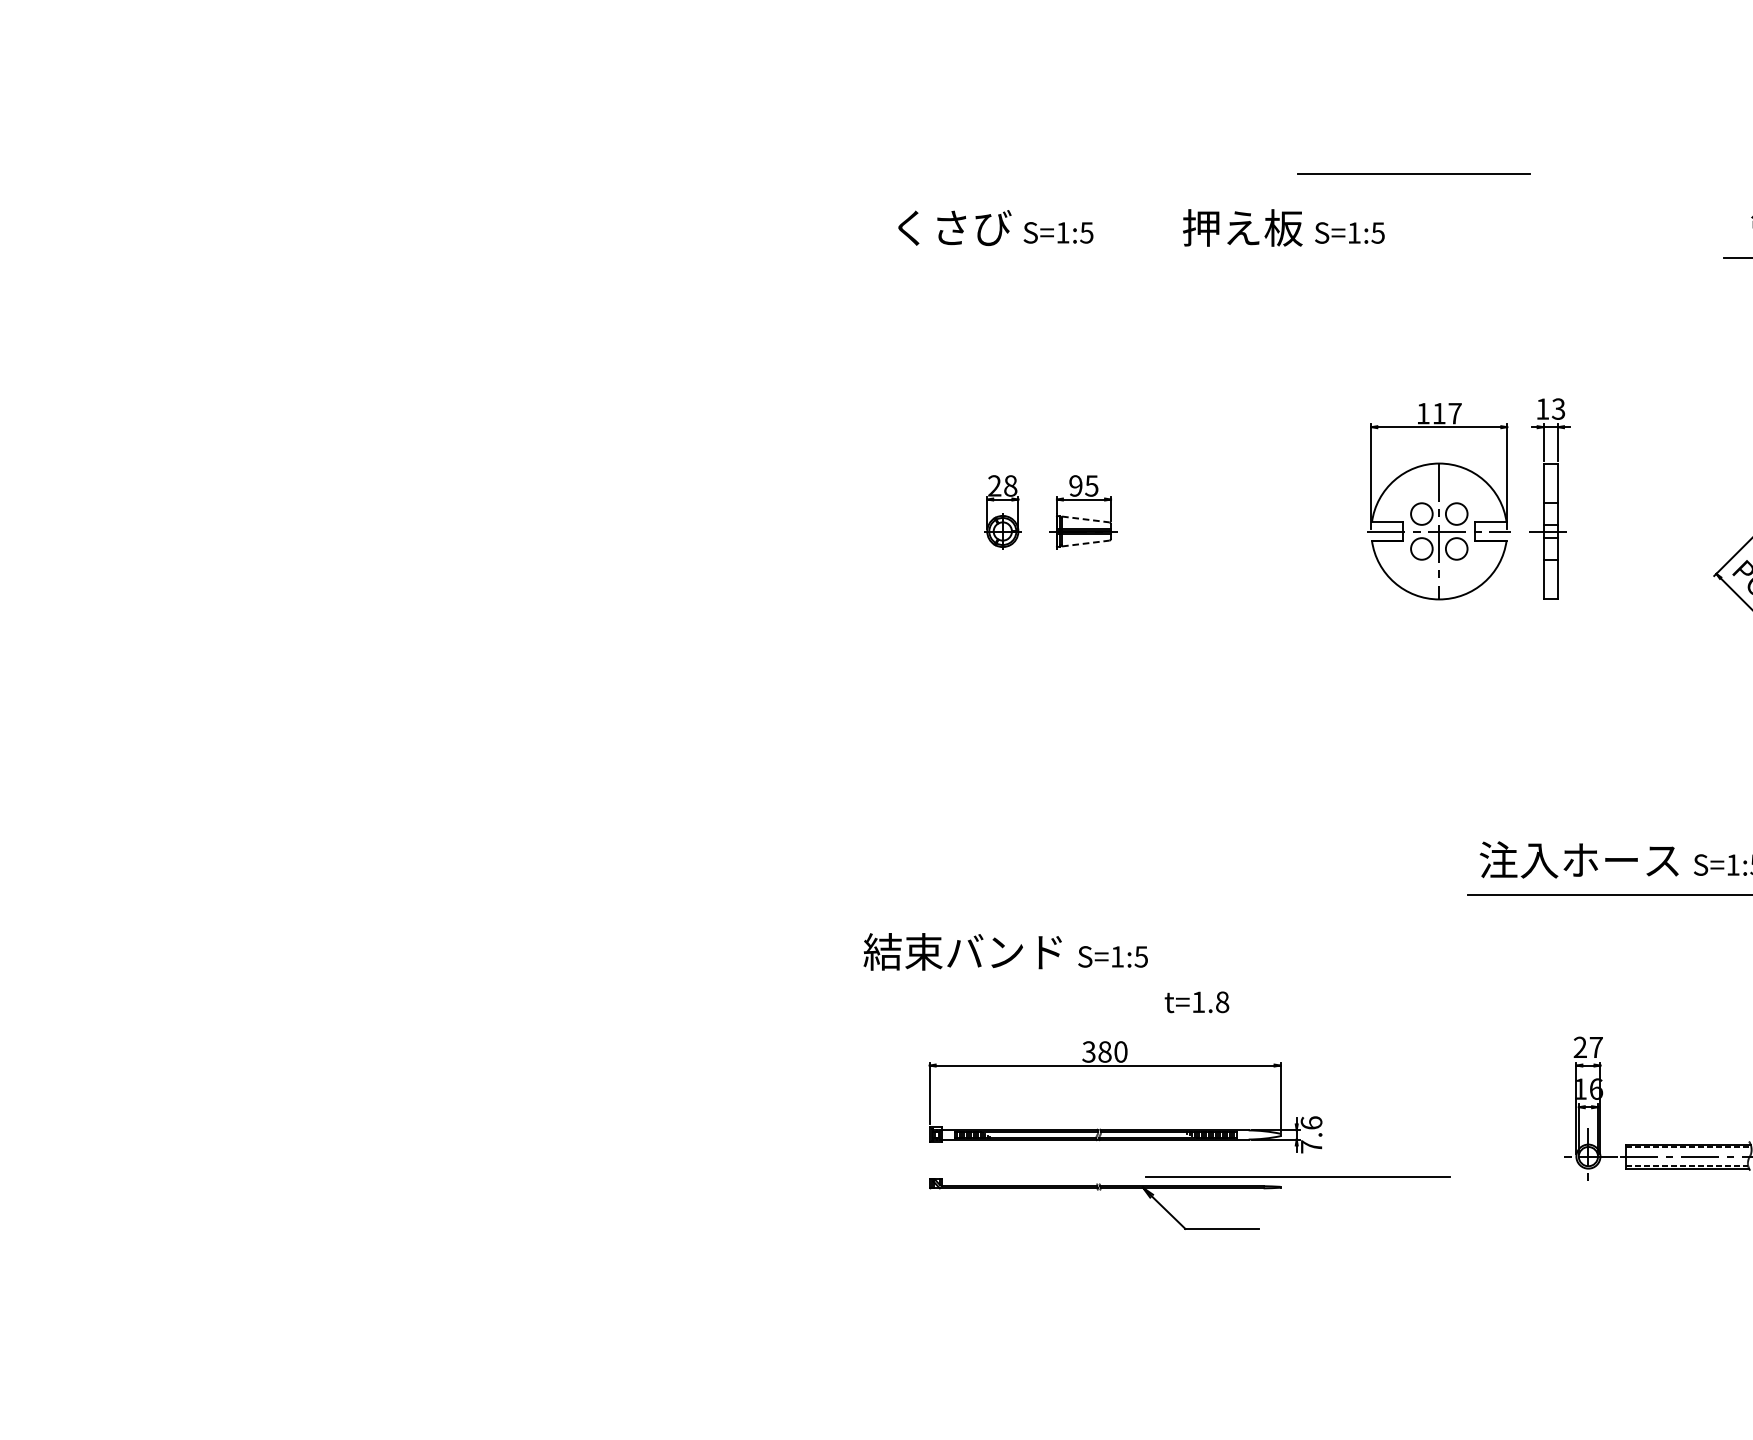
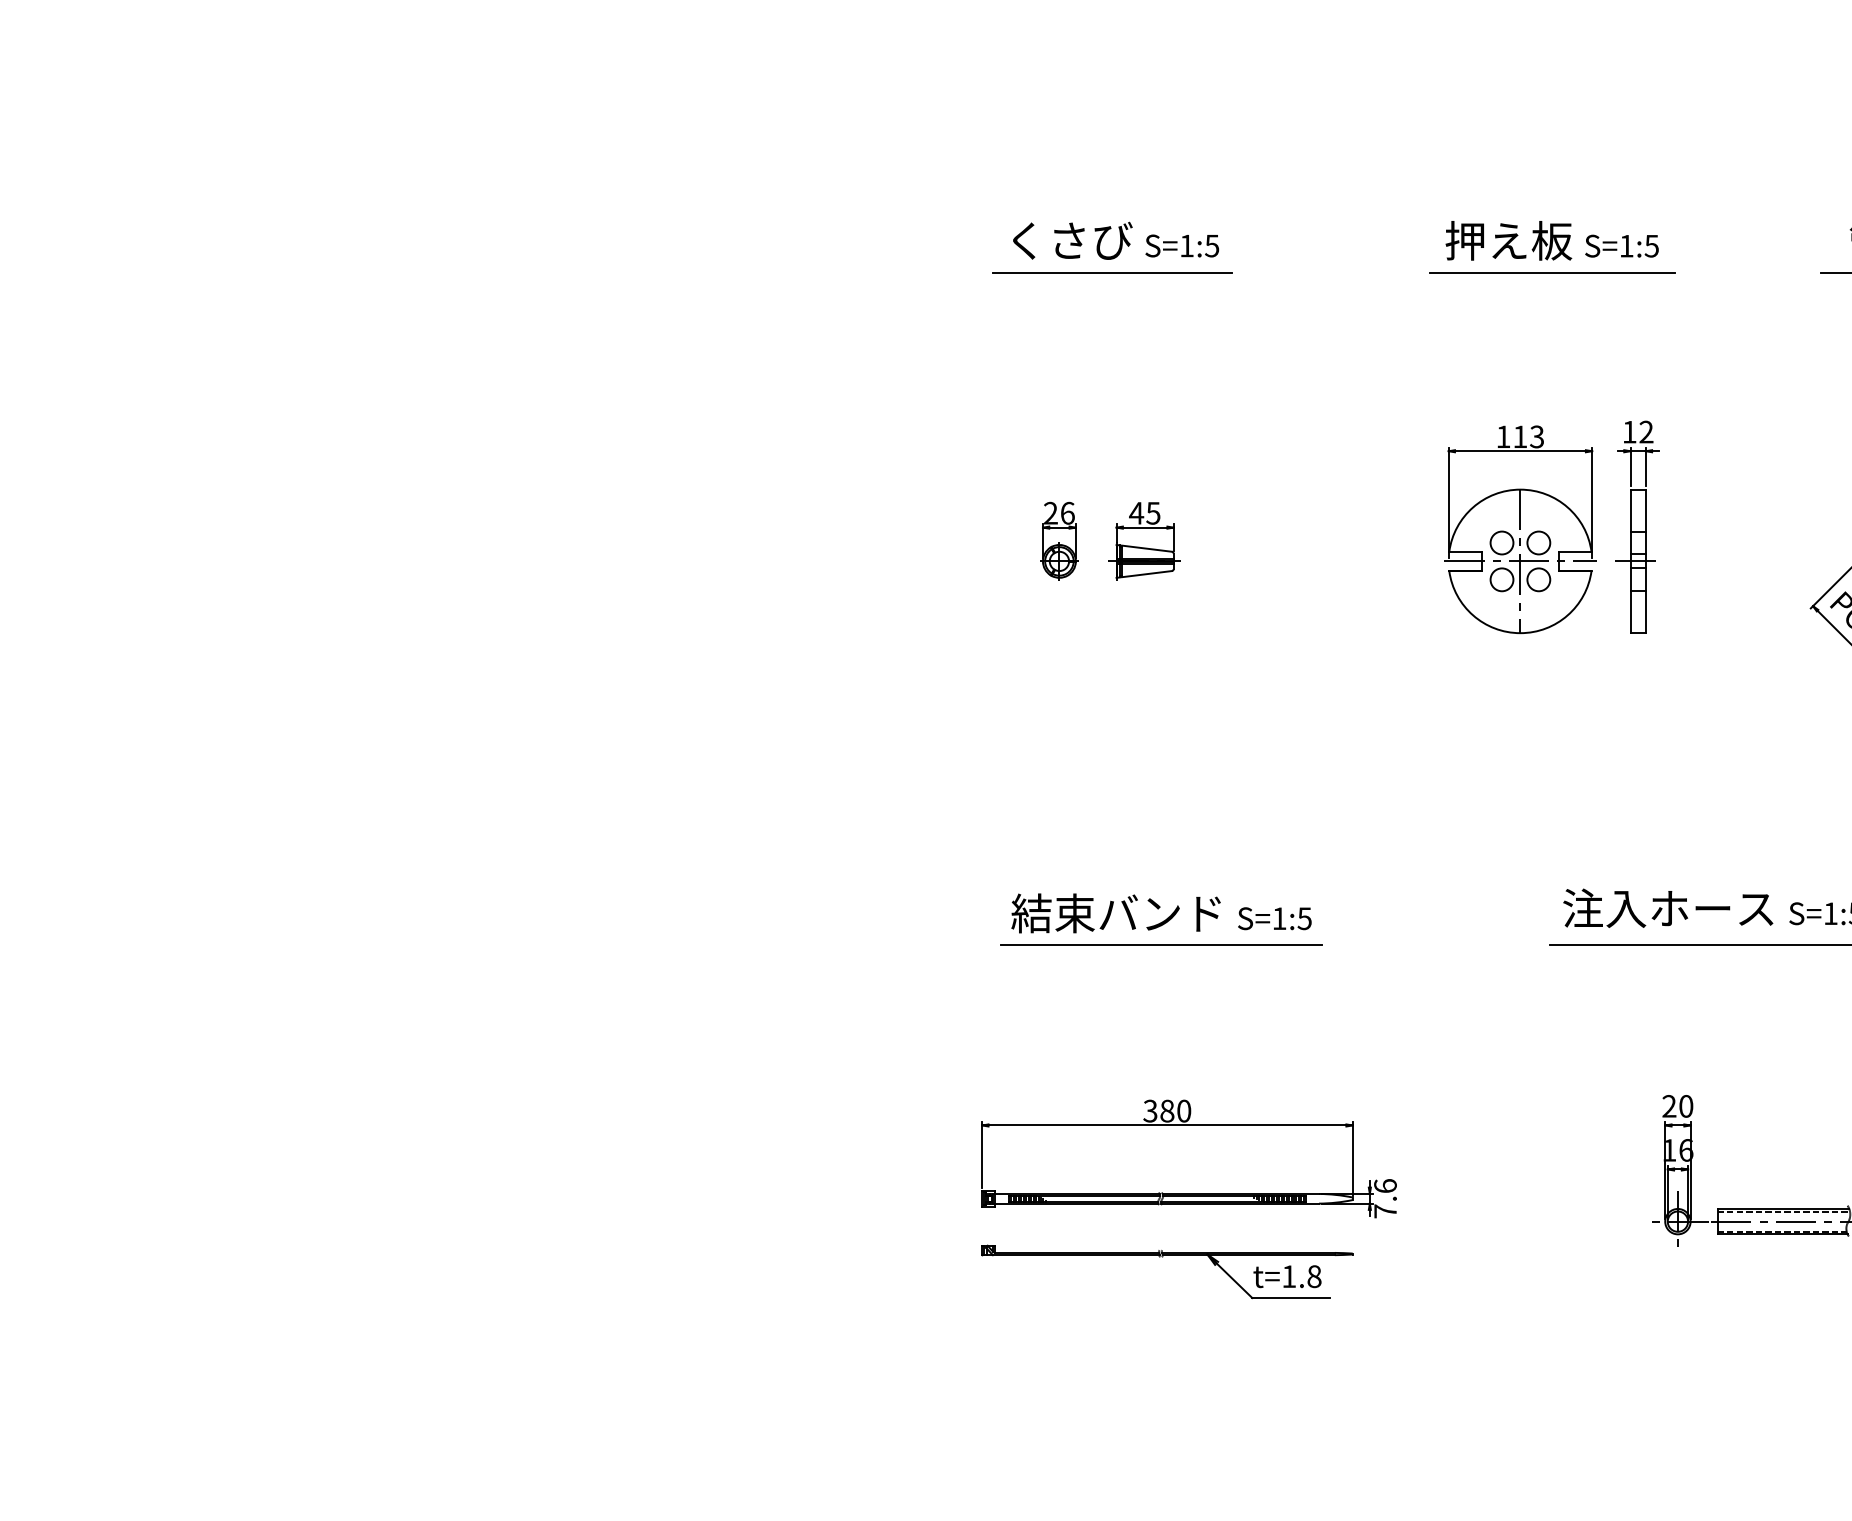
line: (1414, 173) -> (1552, 272), moved
text: (996, 227) -> (1116, 240), moved
text: (1283, 227) -> (1551, 240), moved
line: (1053, 257) -> (1112, 272), added
text: (1558, 409) -> (1646, 432), 13 -> 12
text: (1455, 413) -> (1537, 436), 117 -> 113
text: (1010, 485) -> (1067, 512), 28 -> 26
text: (1075, 485) -> (1136, 512), 95 -> 45
line: (1086, 519) -> (1147, 548), dashed -> solid
line: (1086, 543) -> (1147, 574), dashed -> solid
text: (1005, 951) -> (1161, 913), moved
text: (1196, 1002) -> (1287, 1276), moved
text: (1596, 1047) -> (1686, 1106), 27 -> 20
line: (1298, 1176) -> (1161, 944), moved

